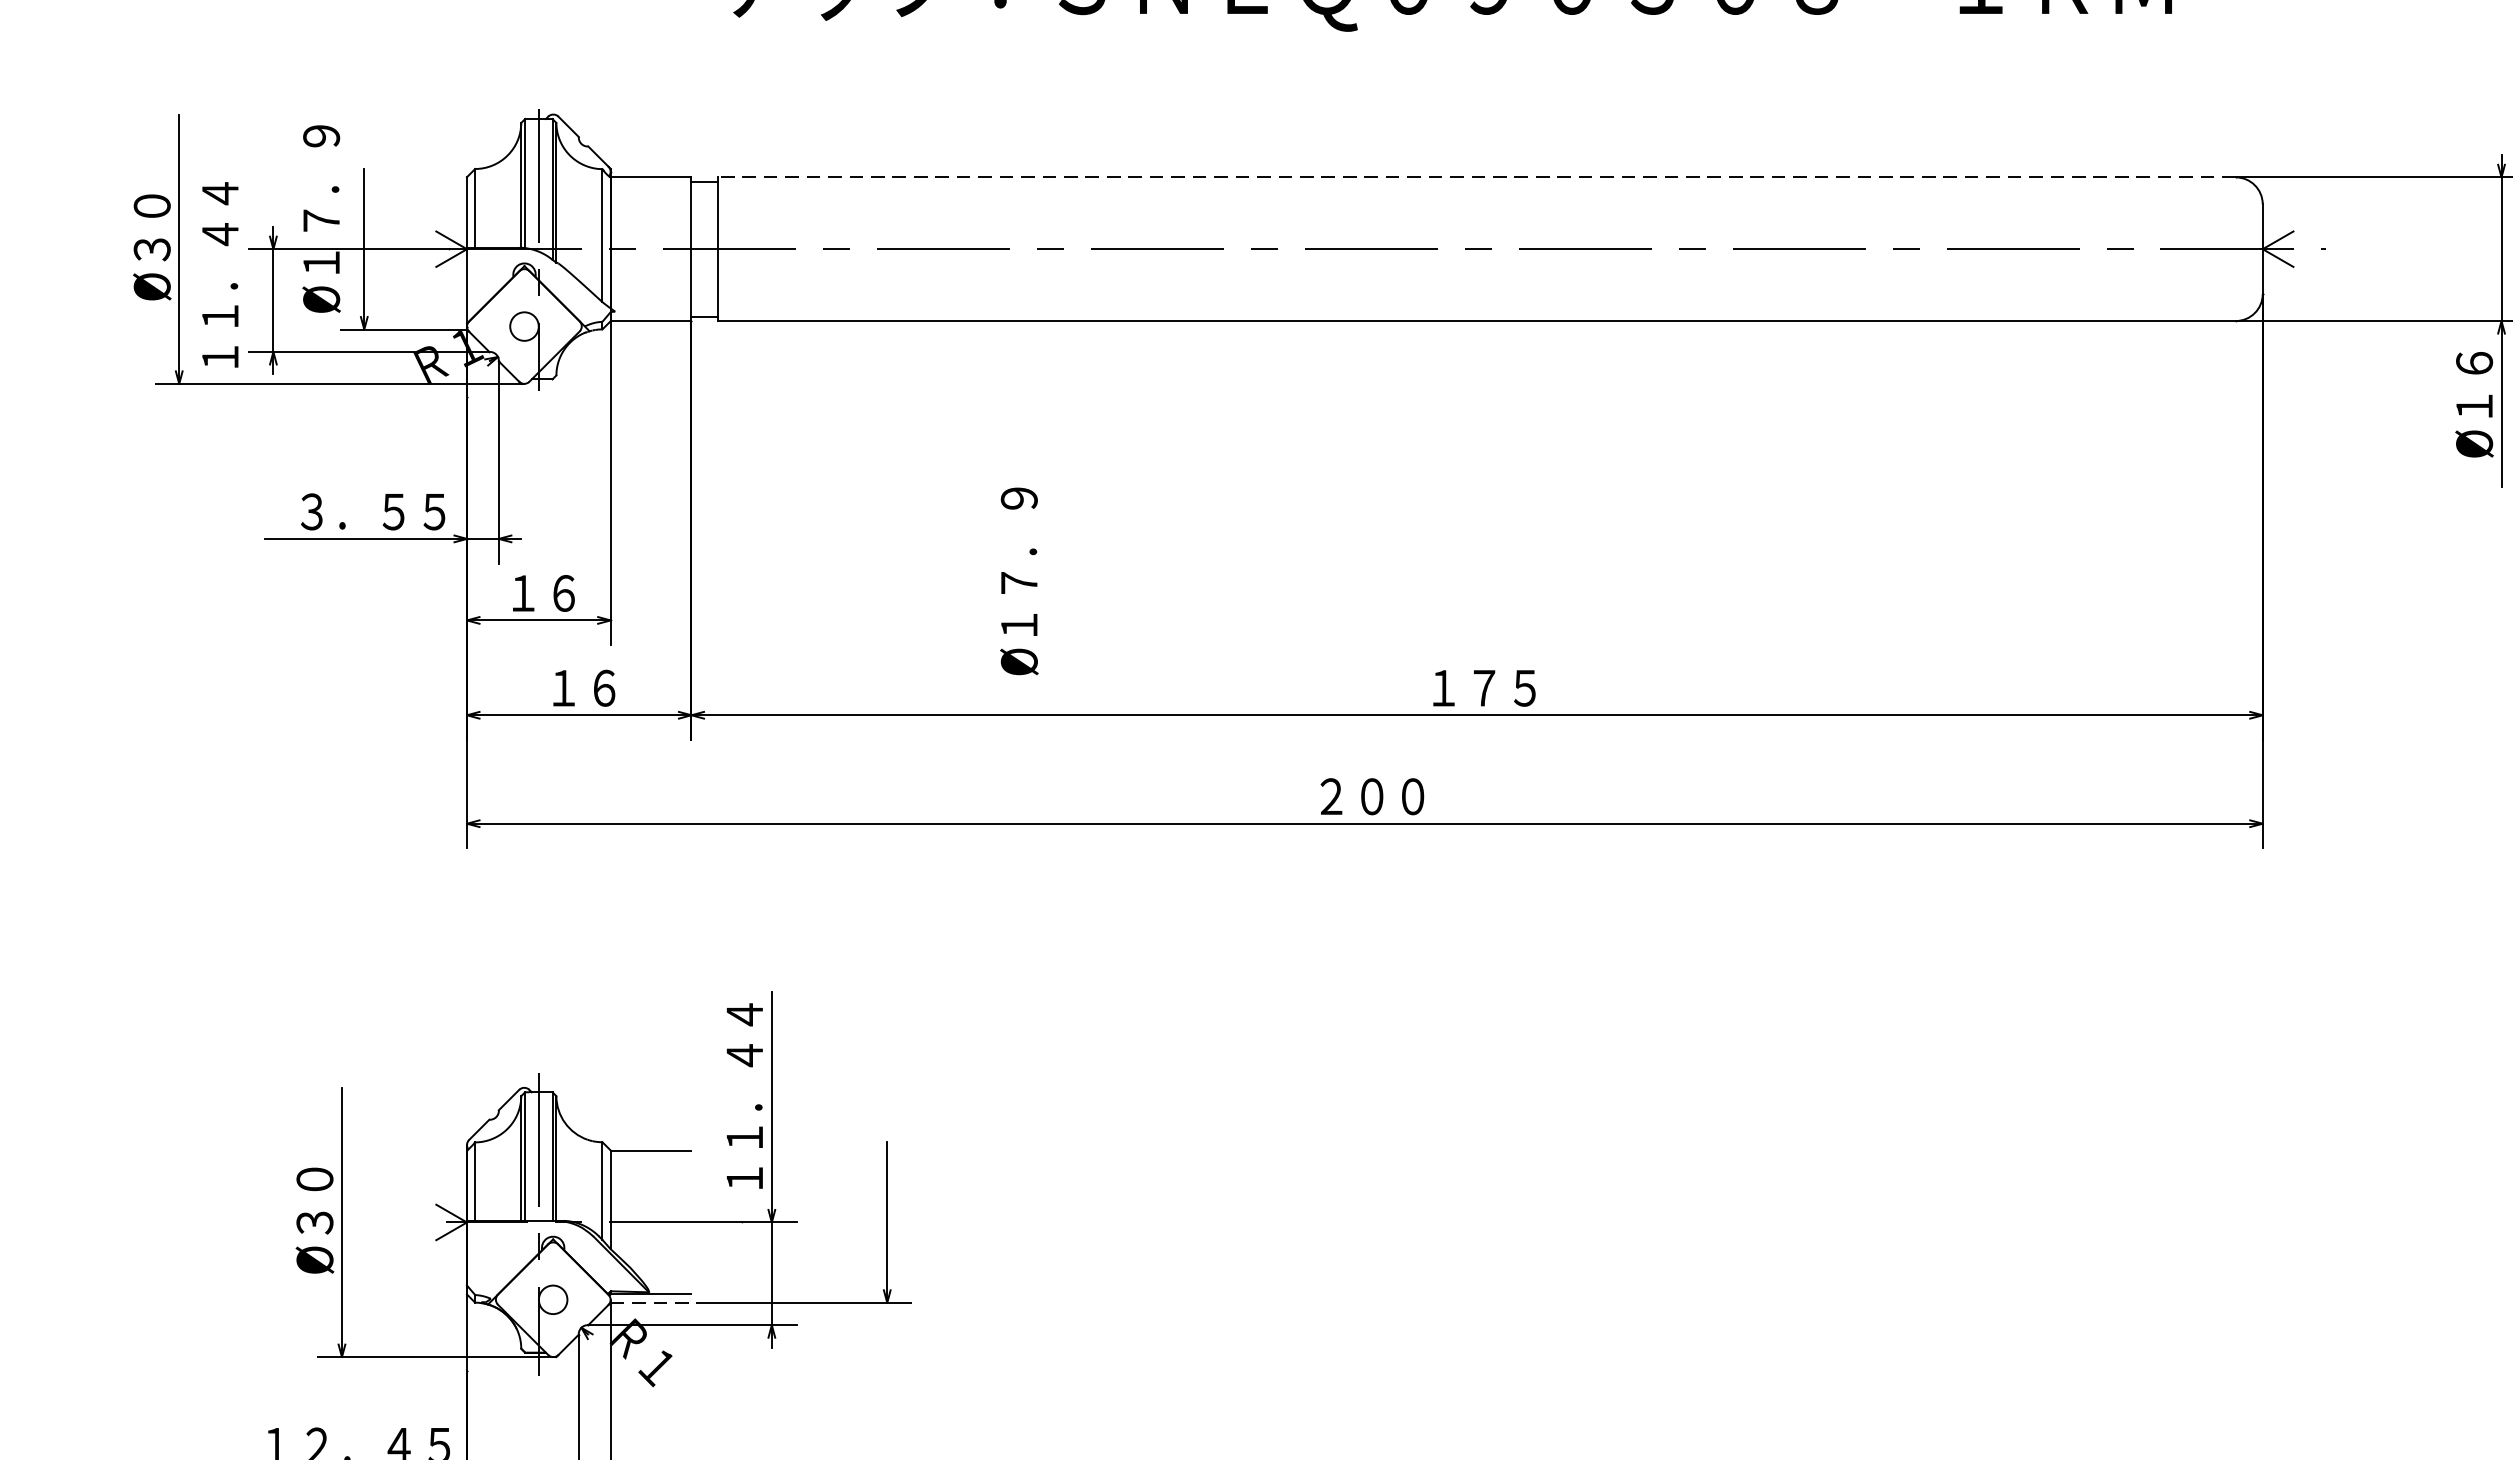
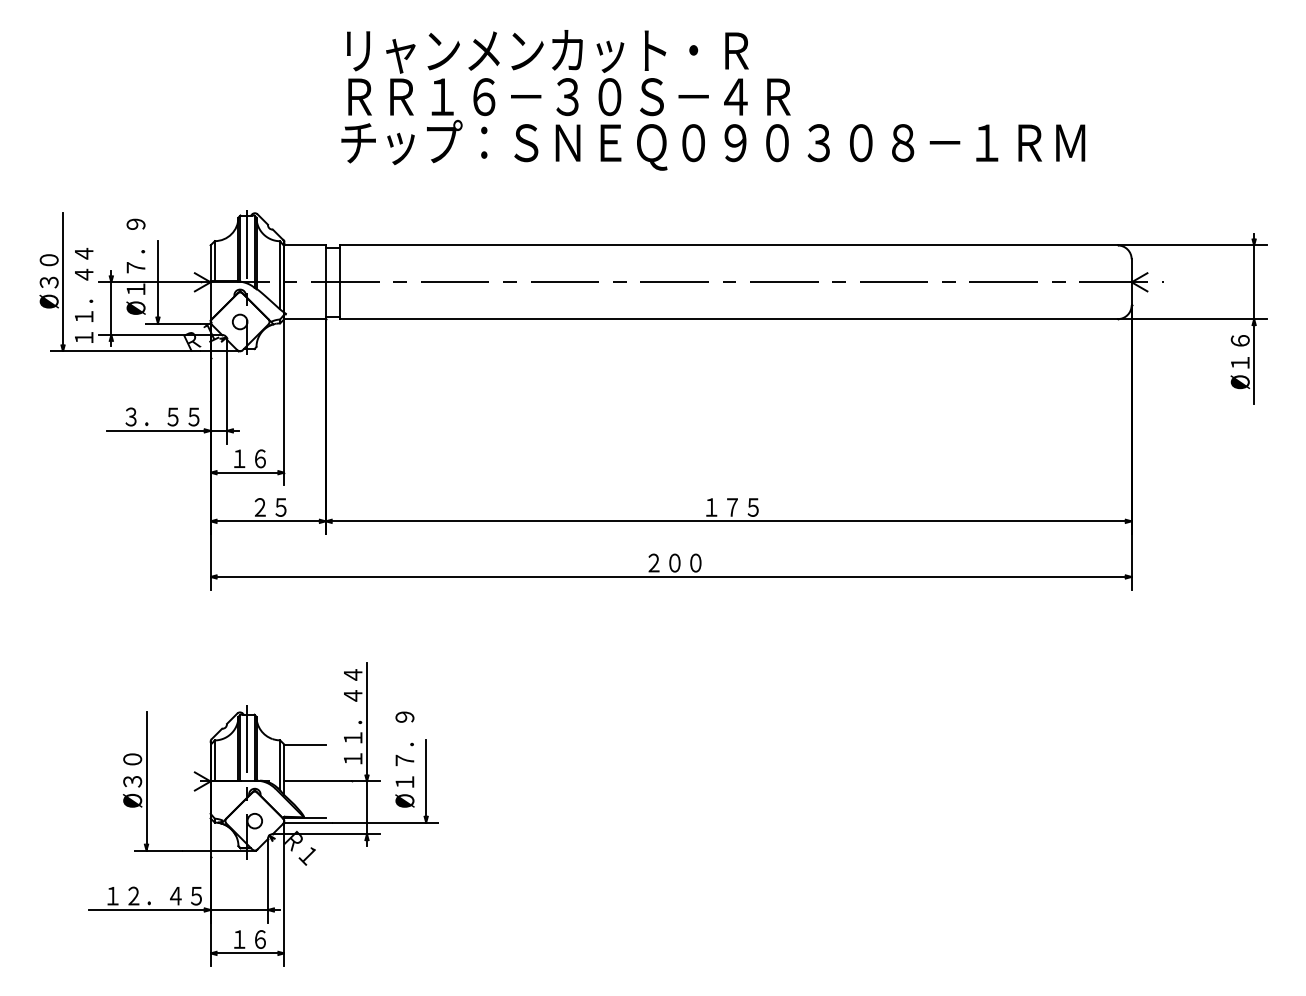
line: (1476, 177) -> (728, 245), dashed -> solid
text: (1018, 581) -> (404, 759), moved
text: (583, 688) -> (270, 507), １６ -> ２５
line: (657, 1302) -> (308, 822), dashed -> solid

